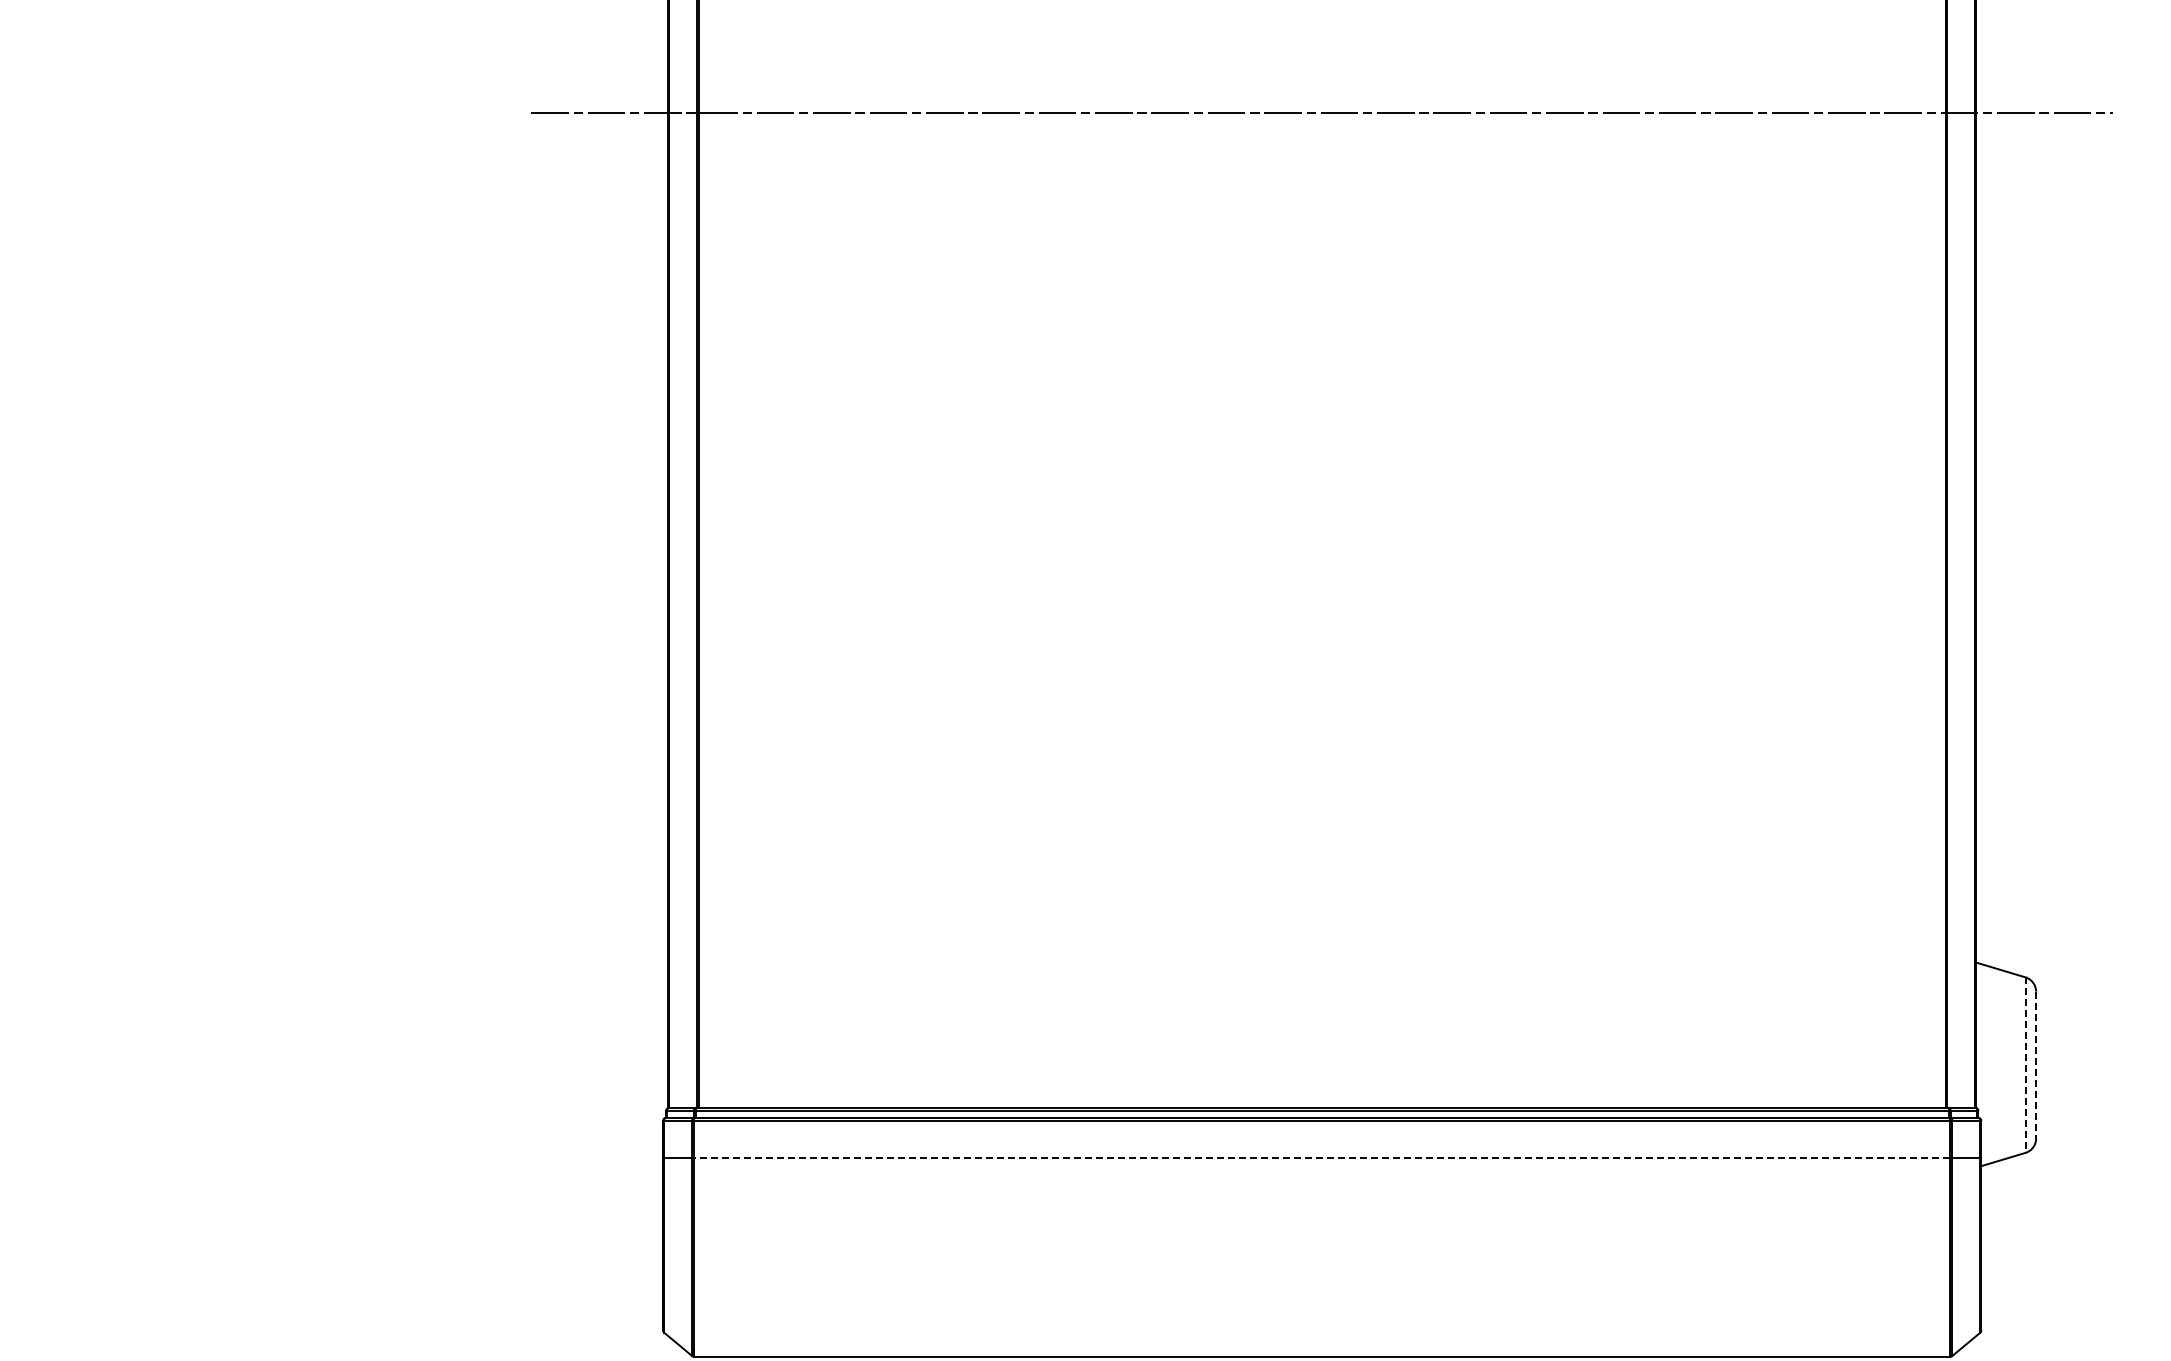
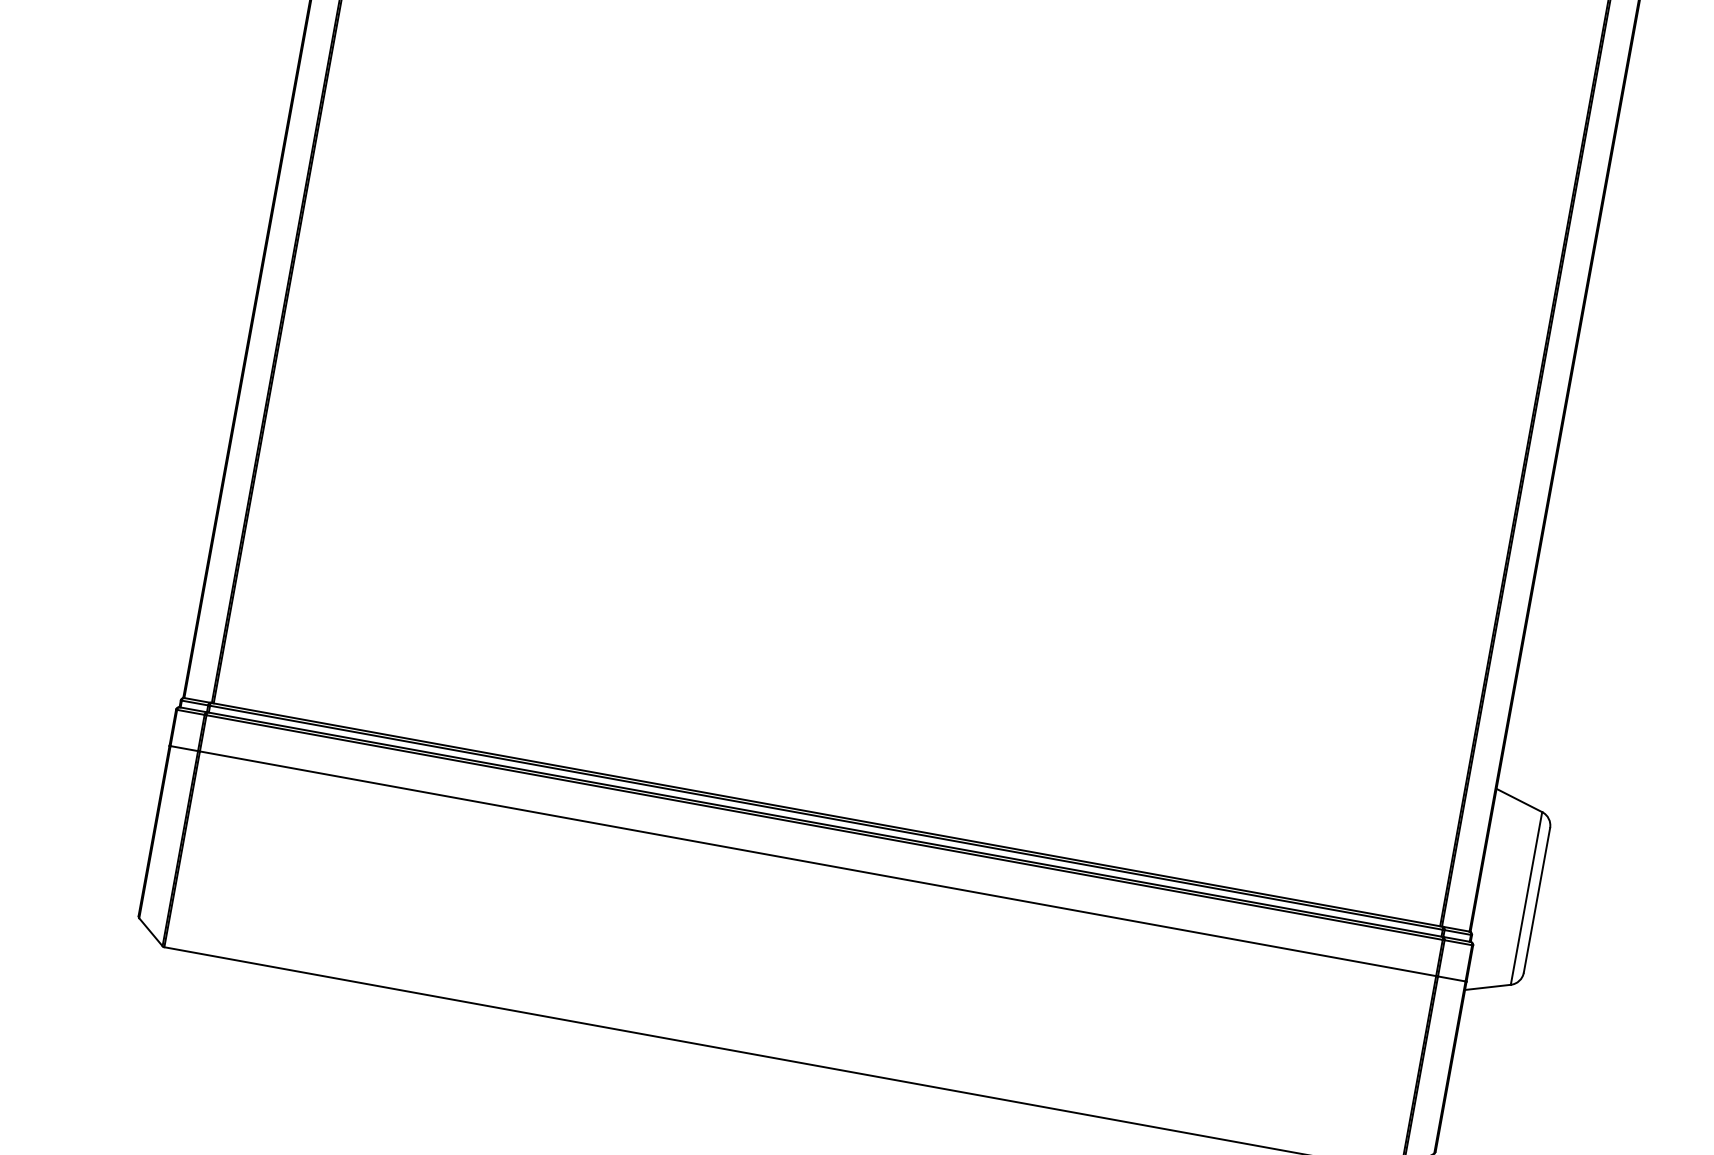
line: (2025, 1065) -> (1526, 898), dashed -> solid
line: (2036, 1065) -> (1537, 900), dashed -> solid
line: (1321, 1157) -> (817, 863), dashed -> solid

